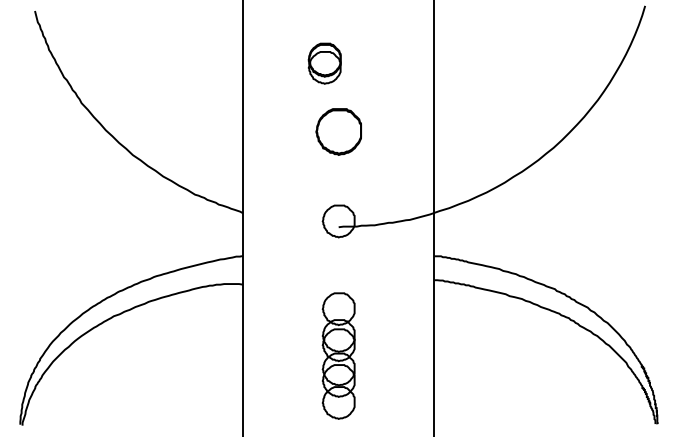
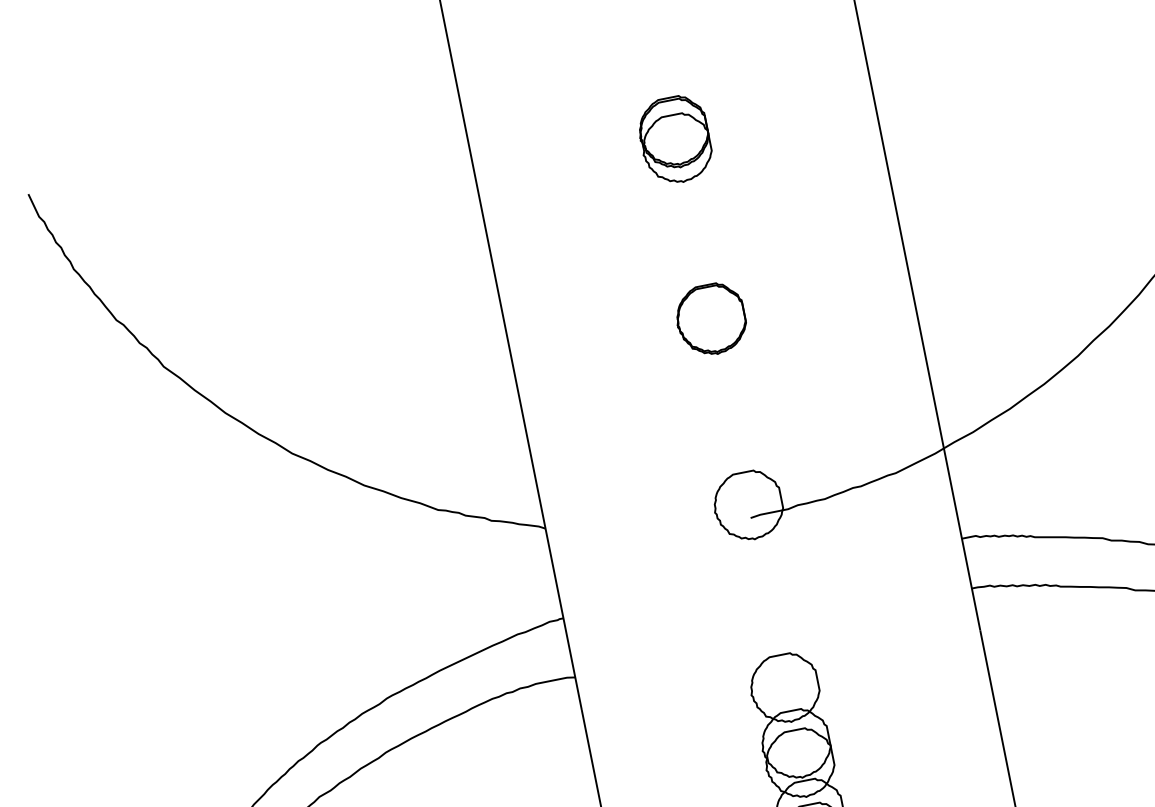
part: (324, 63) -> (674, 139), moved
part: (338, 131) -> (710, 318), size x0.71

